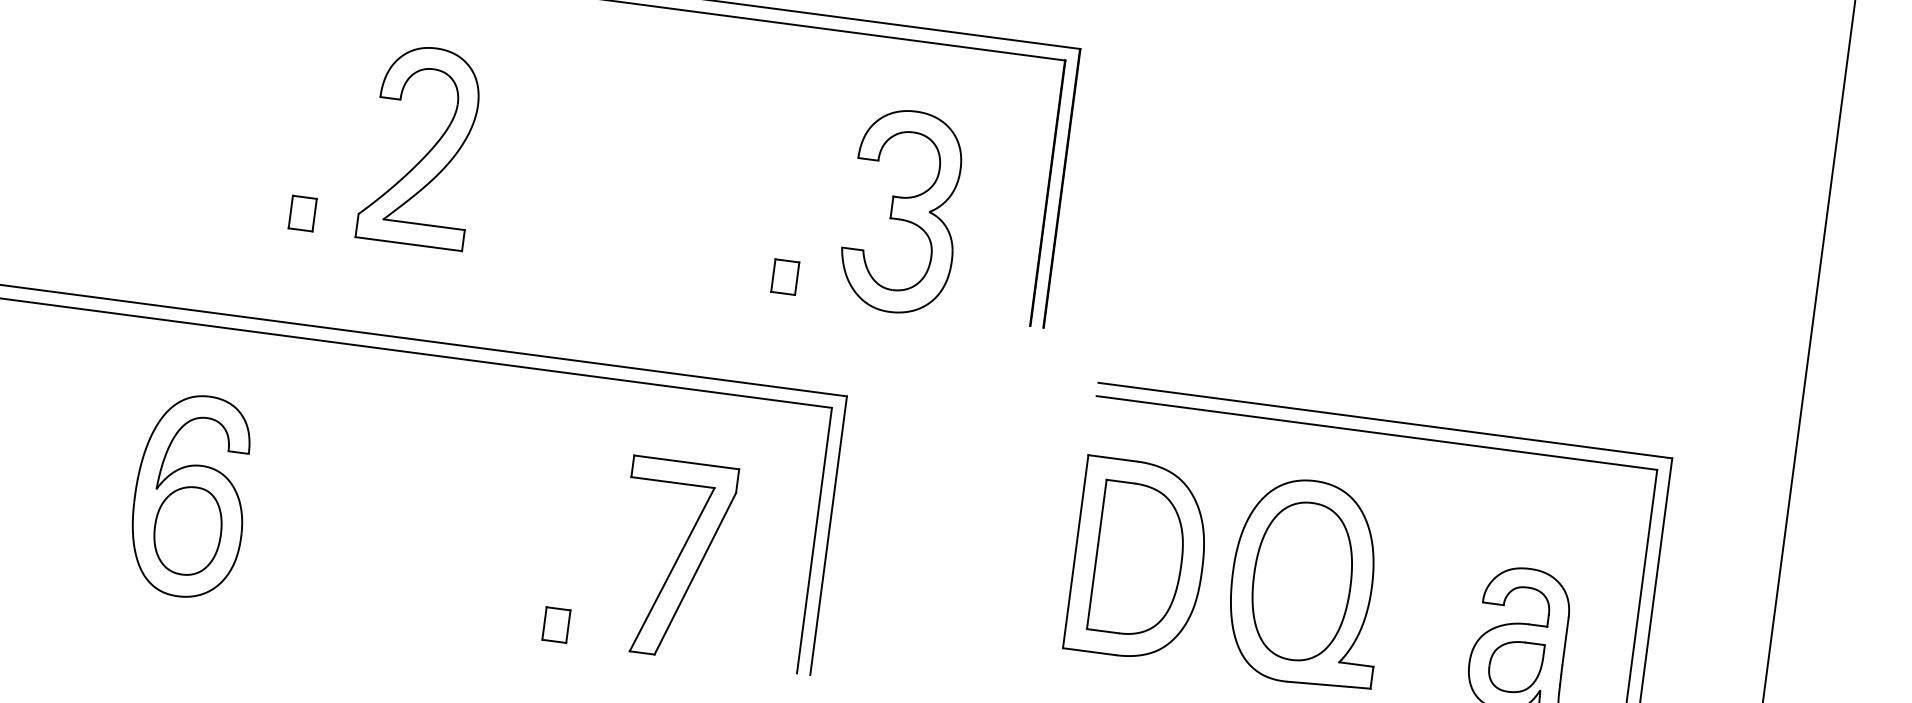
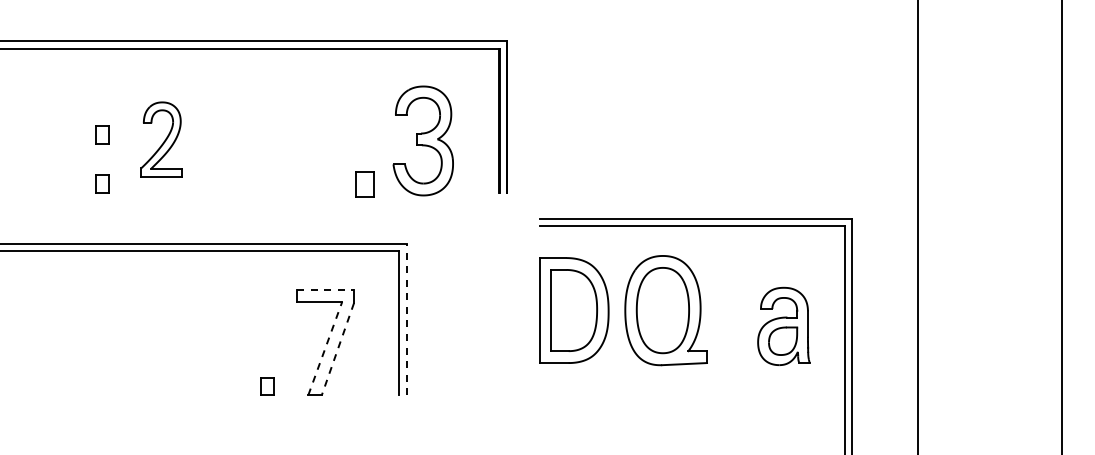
part: (314, 122) -> (102, 134), added
part: (421, 145) -> (161, 139), size x0.7
part: (786, 275) -> (365, 183), size x1.4
line: (686, 462) -> (325, 290), solid -> dashed
part: (190, 494) -> (62, 342), removed
line: (828, 535) -> (406, 319), solid -> dashed
line: (672, 569) -> (325, 348), solid -> dashed
line: (694, 574) -> (337, 349), solid -> dashed

